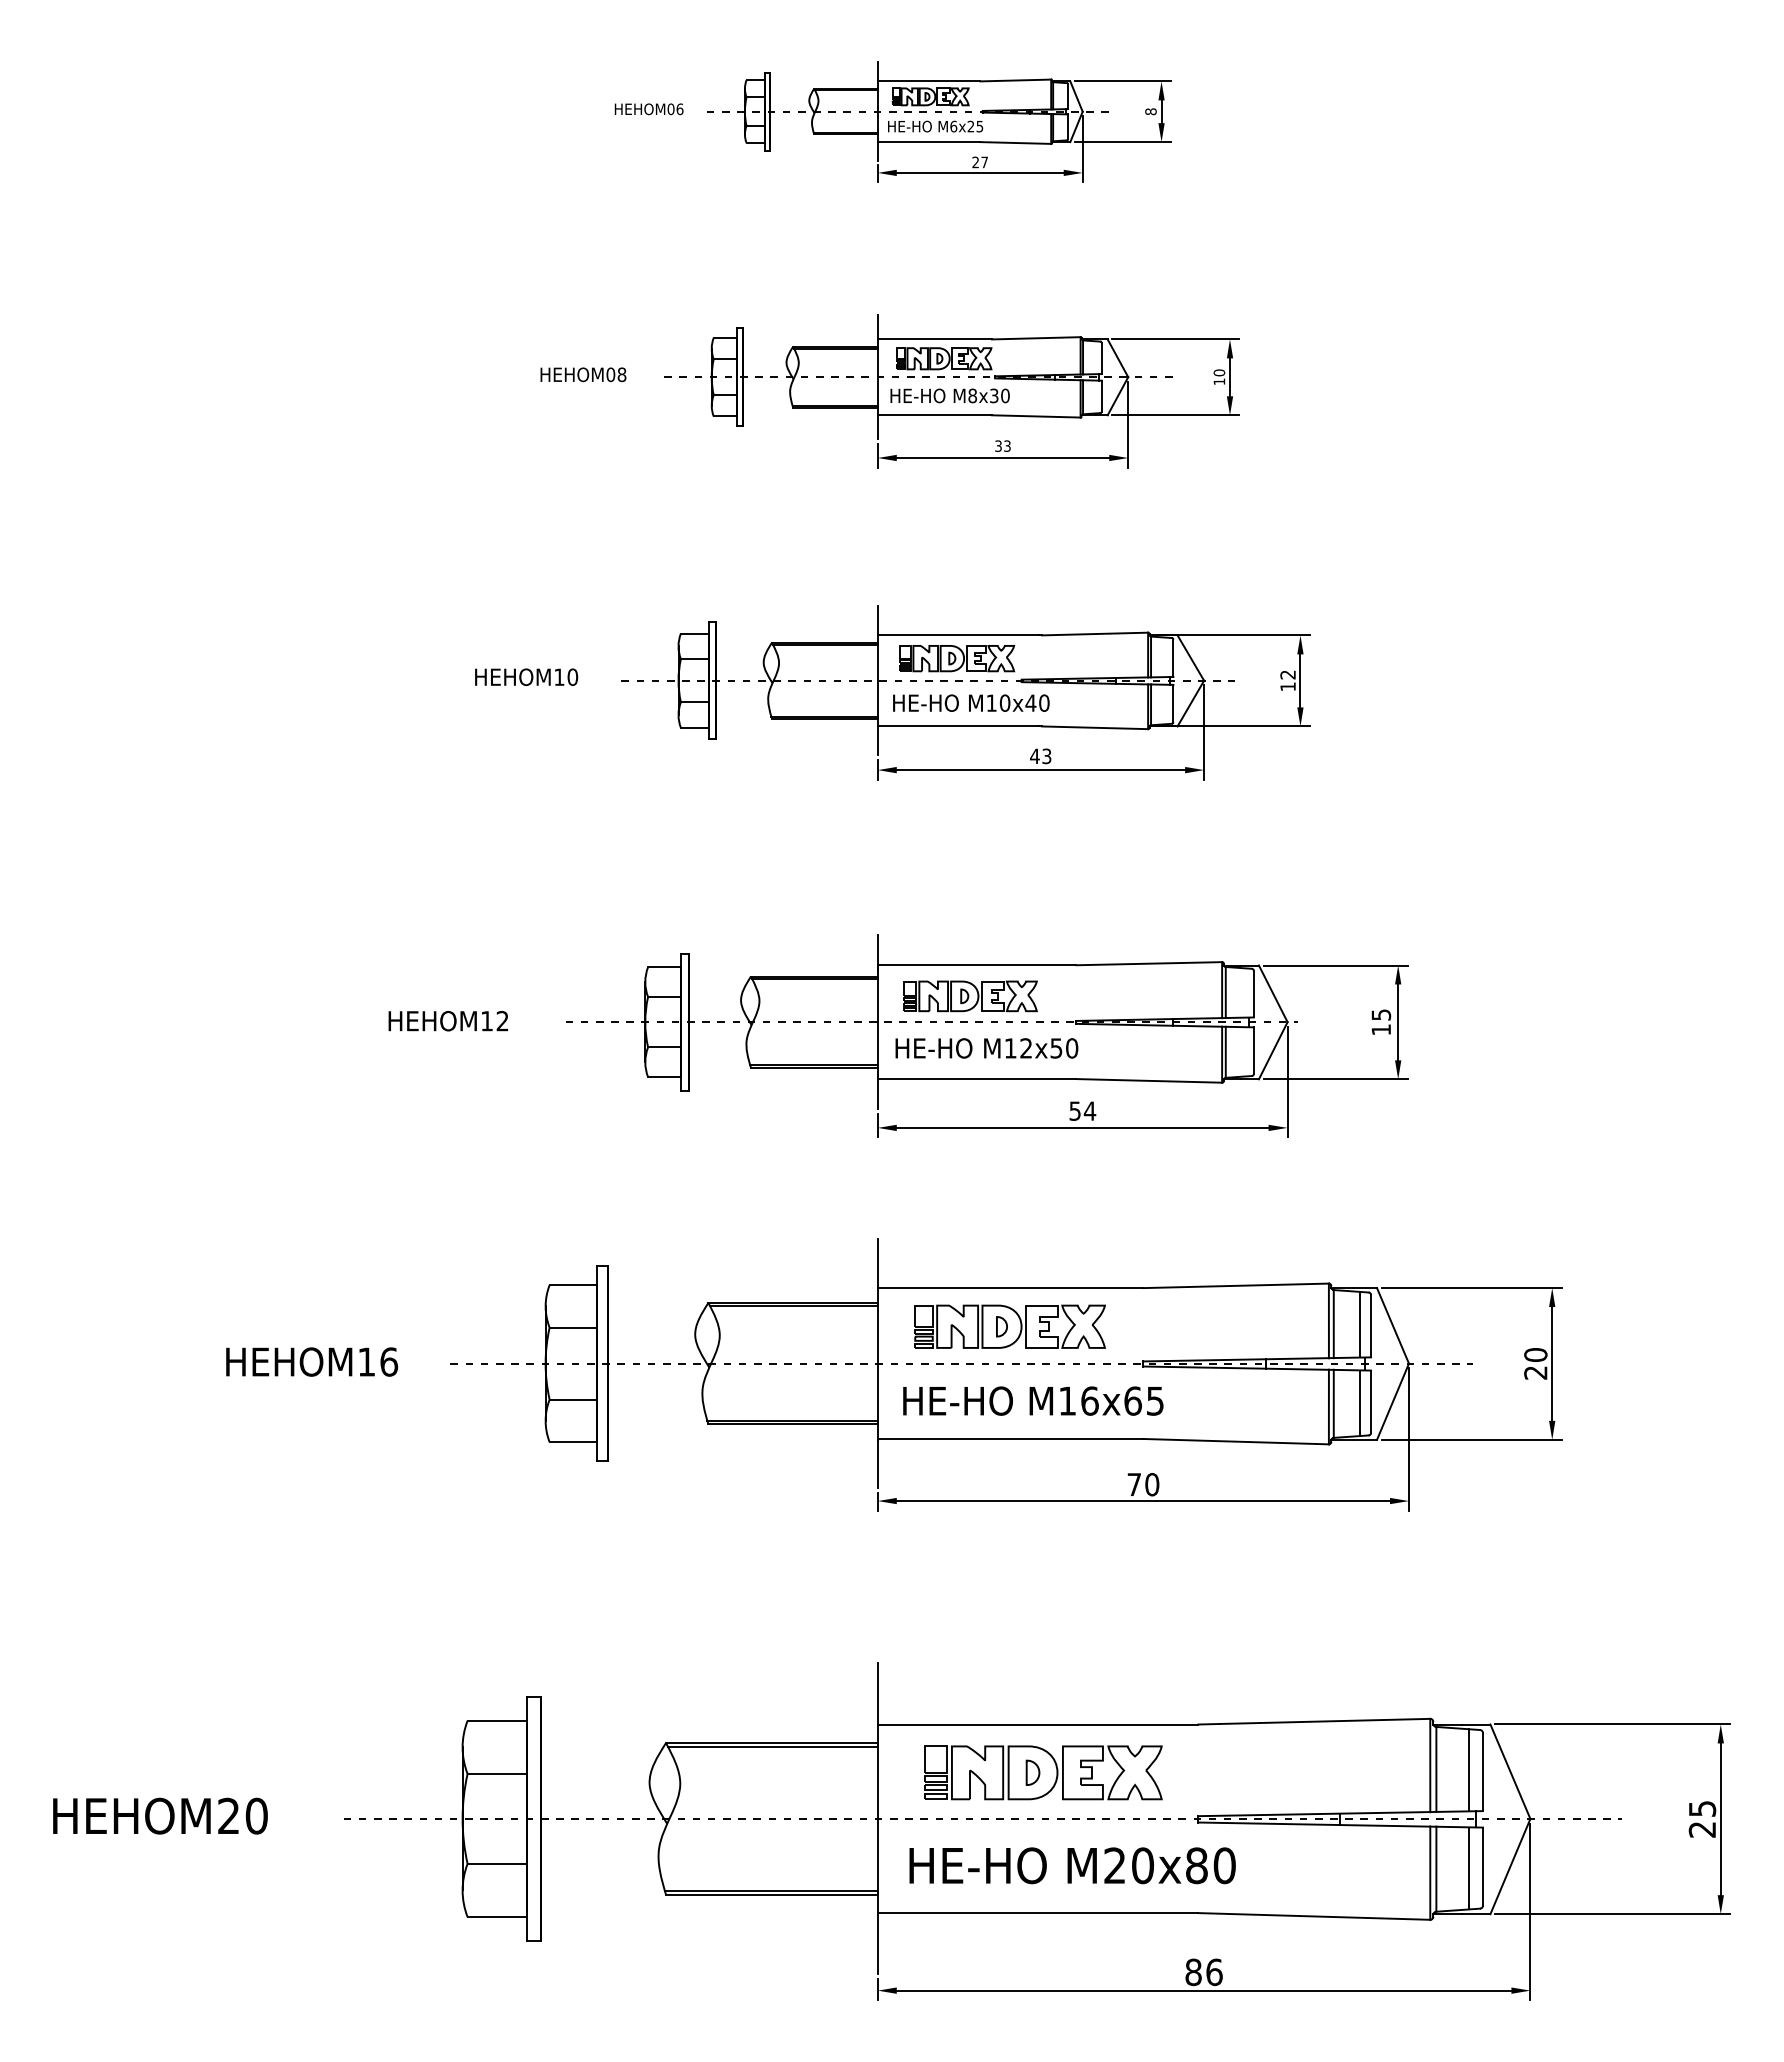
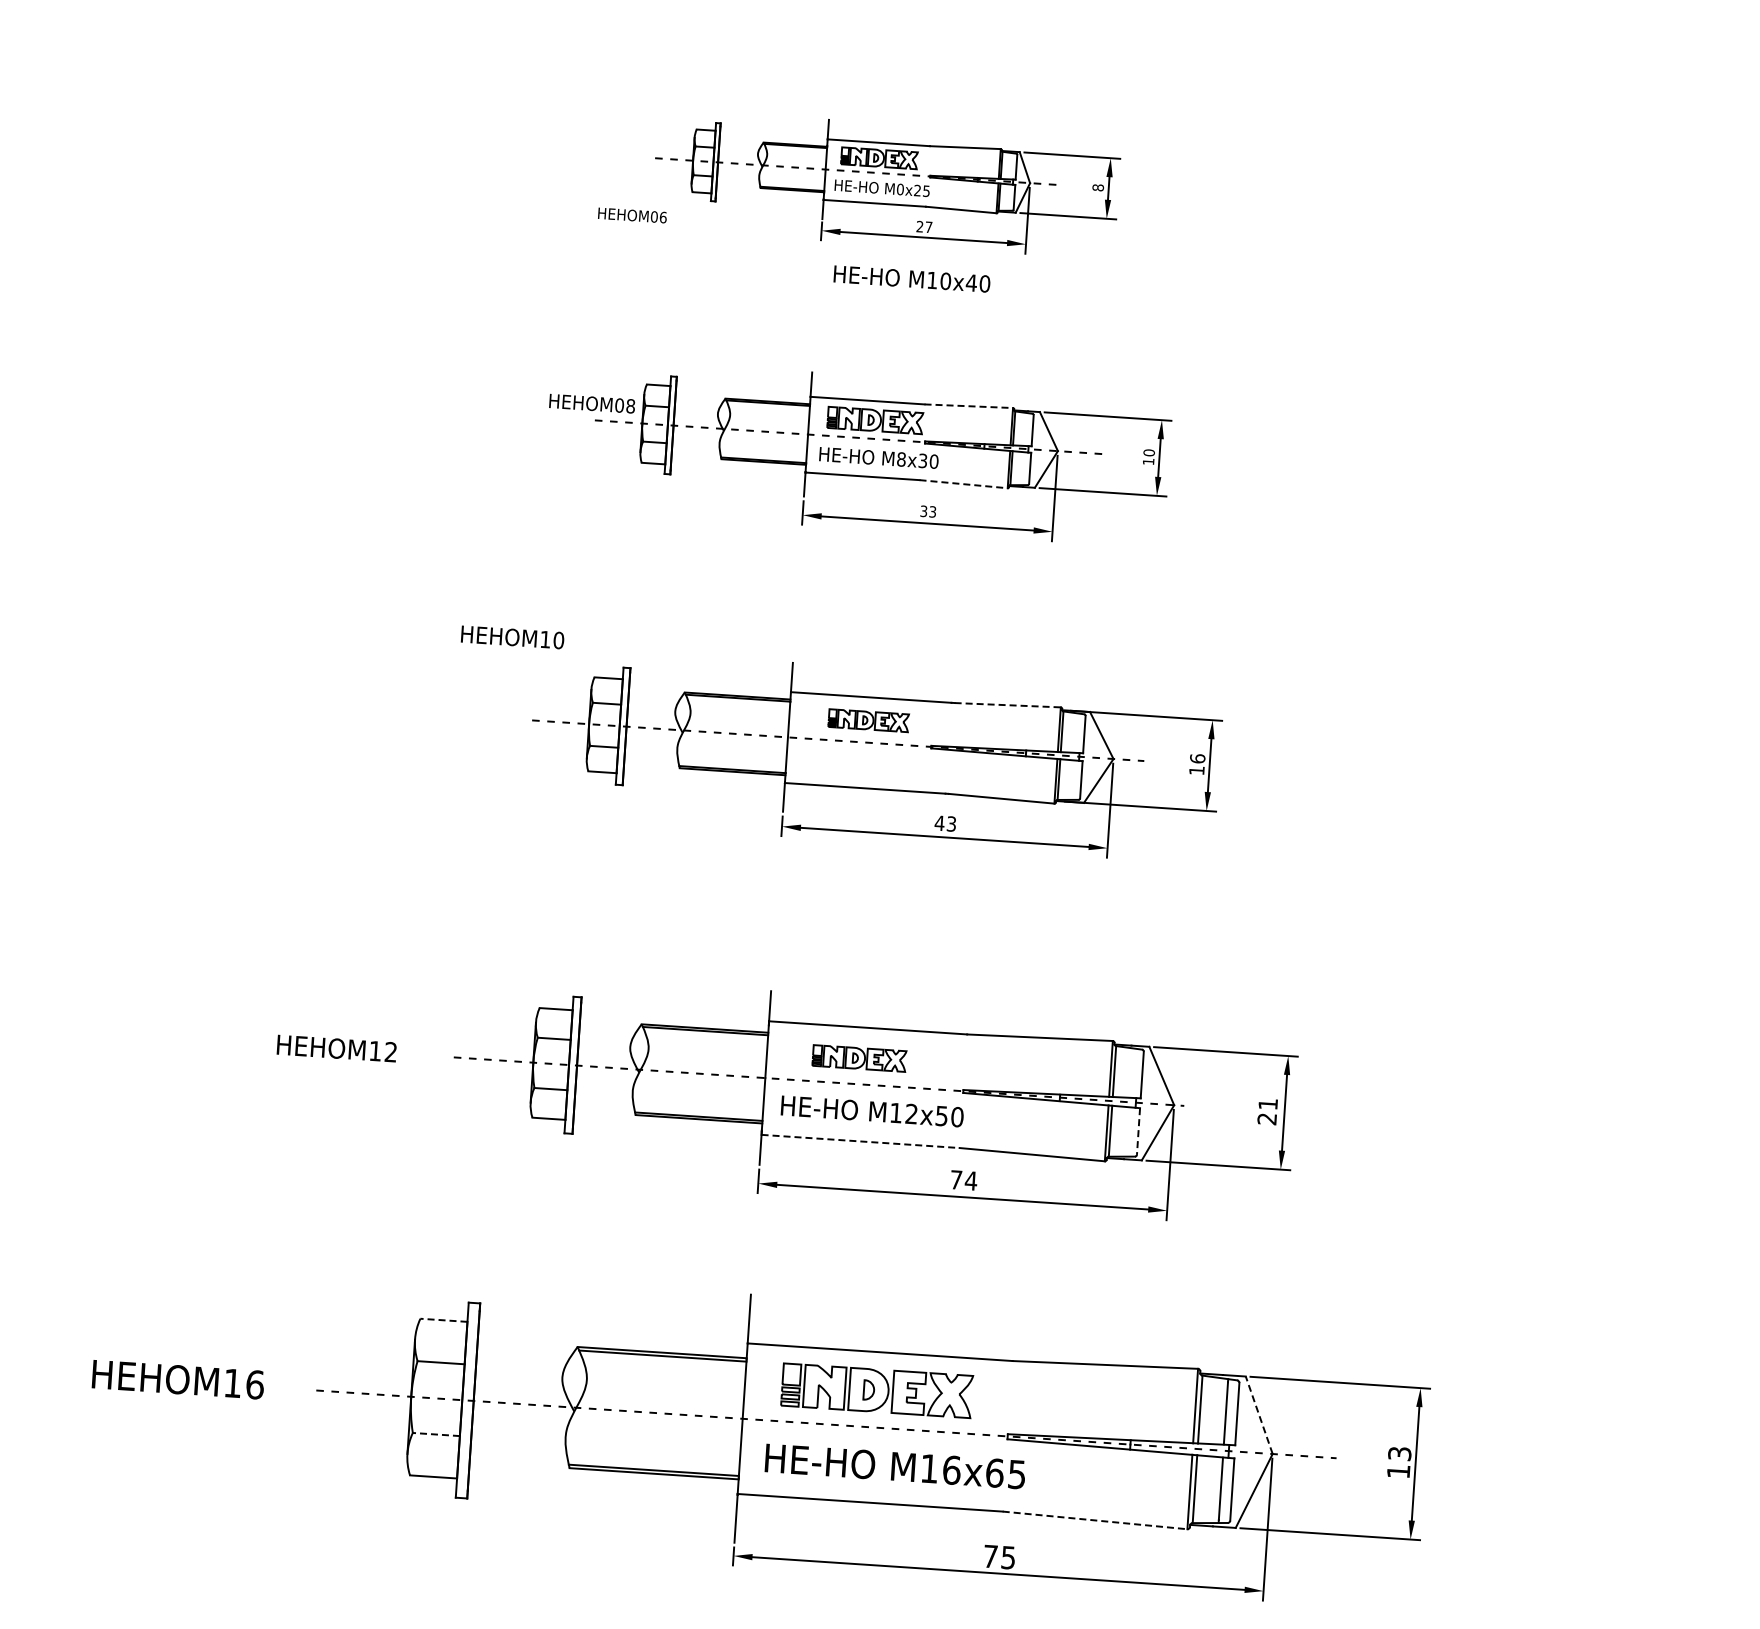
text: (648, 109) -> (631, 215), moved
text: (953, 125) -> (900, 188), M6x25 -> M0x25
line: (1036, 338) -> (968, 406), solid -> dashed
text: (583, 374) -> (592, 403), moved
line: (1036, 416) -> (963, 484), solid -> dashed
line: (1095, 634) -> (1008, 705), solid -> dashed
part: (957, 658) -> (868, 720), size x0.7
text: (1287, 674) -> (1197, 758), 12 -> 16
text: (526, 676) -> (512, 636), moved
text: (971, 702) -> (912, 278), moved
part: (970, 996) -> (859, 1058), size x0.7
text: (1381, 1022) -> (1267, 1111), 15 -> 21
line: (1253, 1051) -> (1138, 1132), solid -> dashed
line: (977, 1079) -> (860, 1141), solid -> dashed
text: (1074, 1110) -> (955, 1179), 54 -> 74
line: (573, 1285) -> (444, 1320), solid -> dashed
line: (1392, 1325) -> (1258, 1414), solid -> dashed
text: (1535, 1363) -> (1398, 1462), 20 -> 13
line: (573, 1399) -> (436, 1434), solid -> dashed
line: (1236, 1441) -> (1095, 1520), solid -> dashed
text: (1152, 1484) -> (1008, 1557), 70 -> 75

